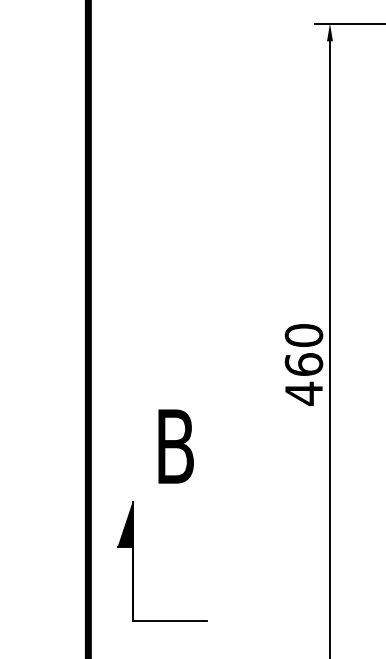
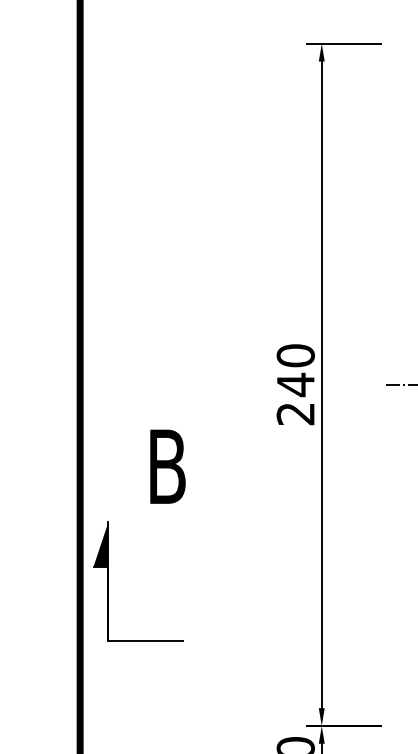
text: (303, 379) -> (295, 399), 460 -> 240
part: (132, 561) -> (108, 581), moved

